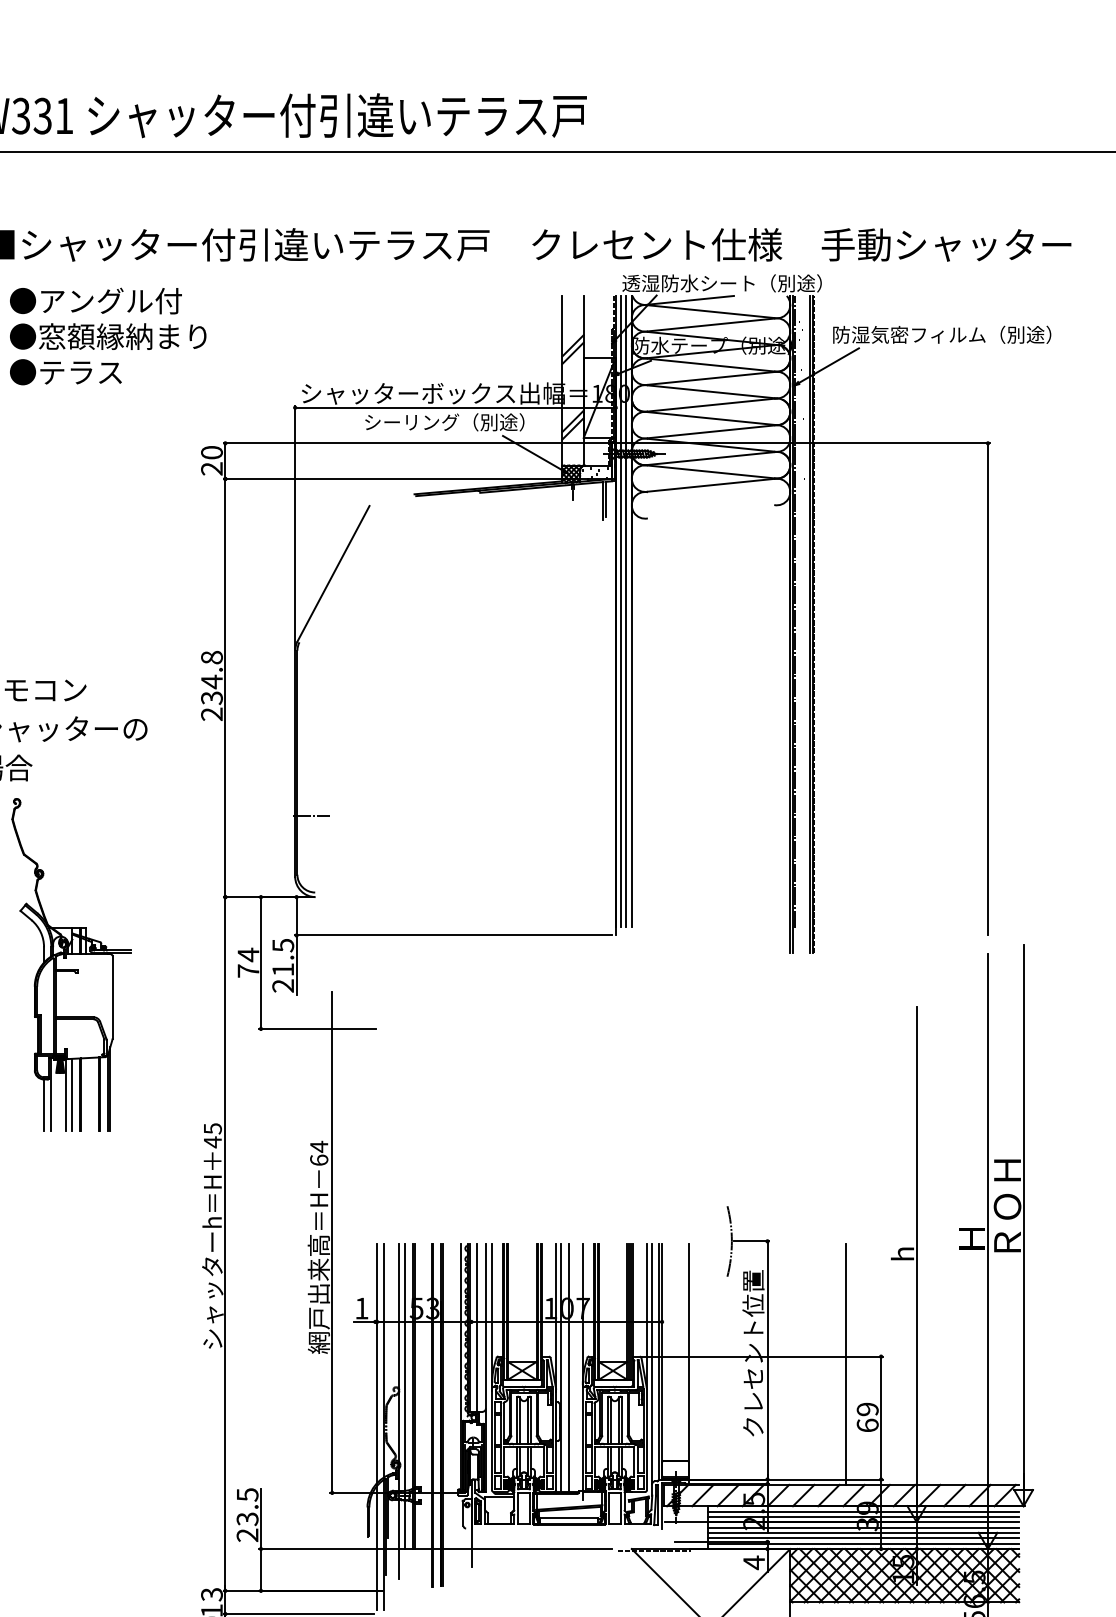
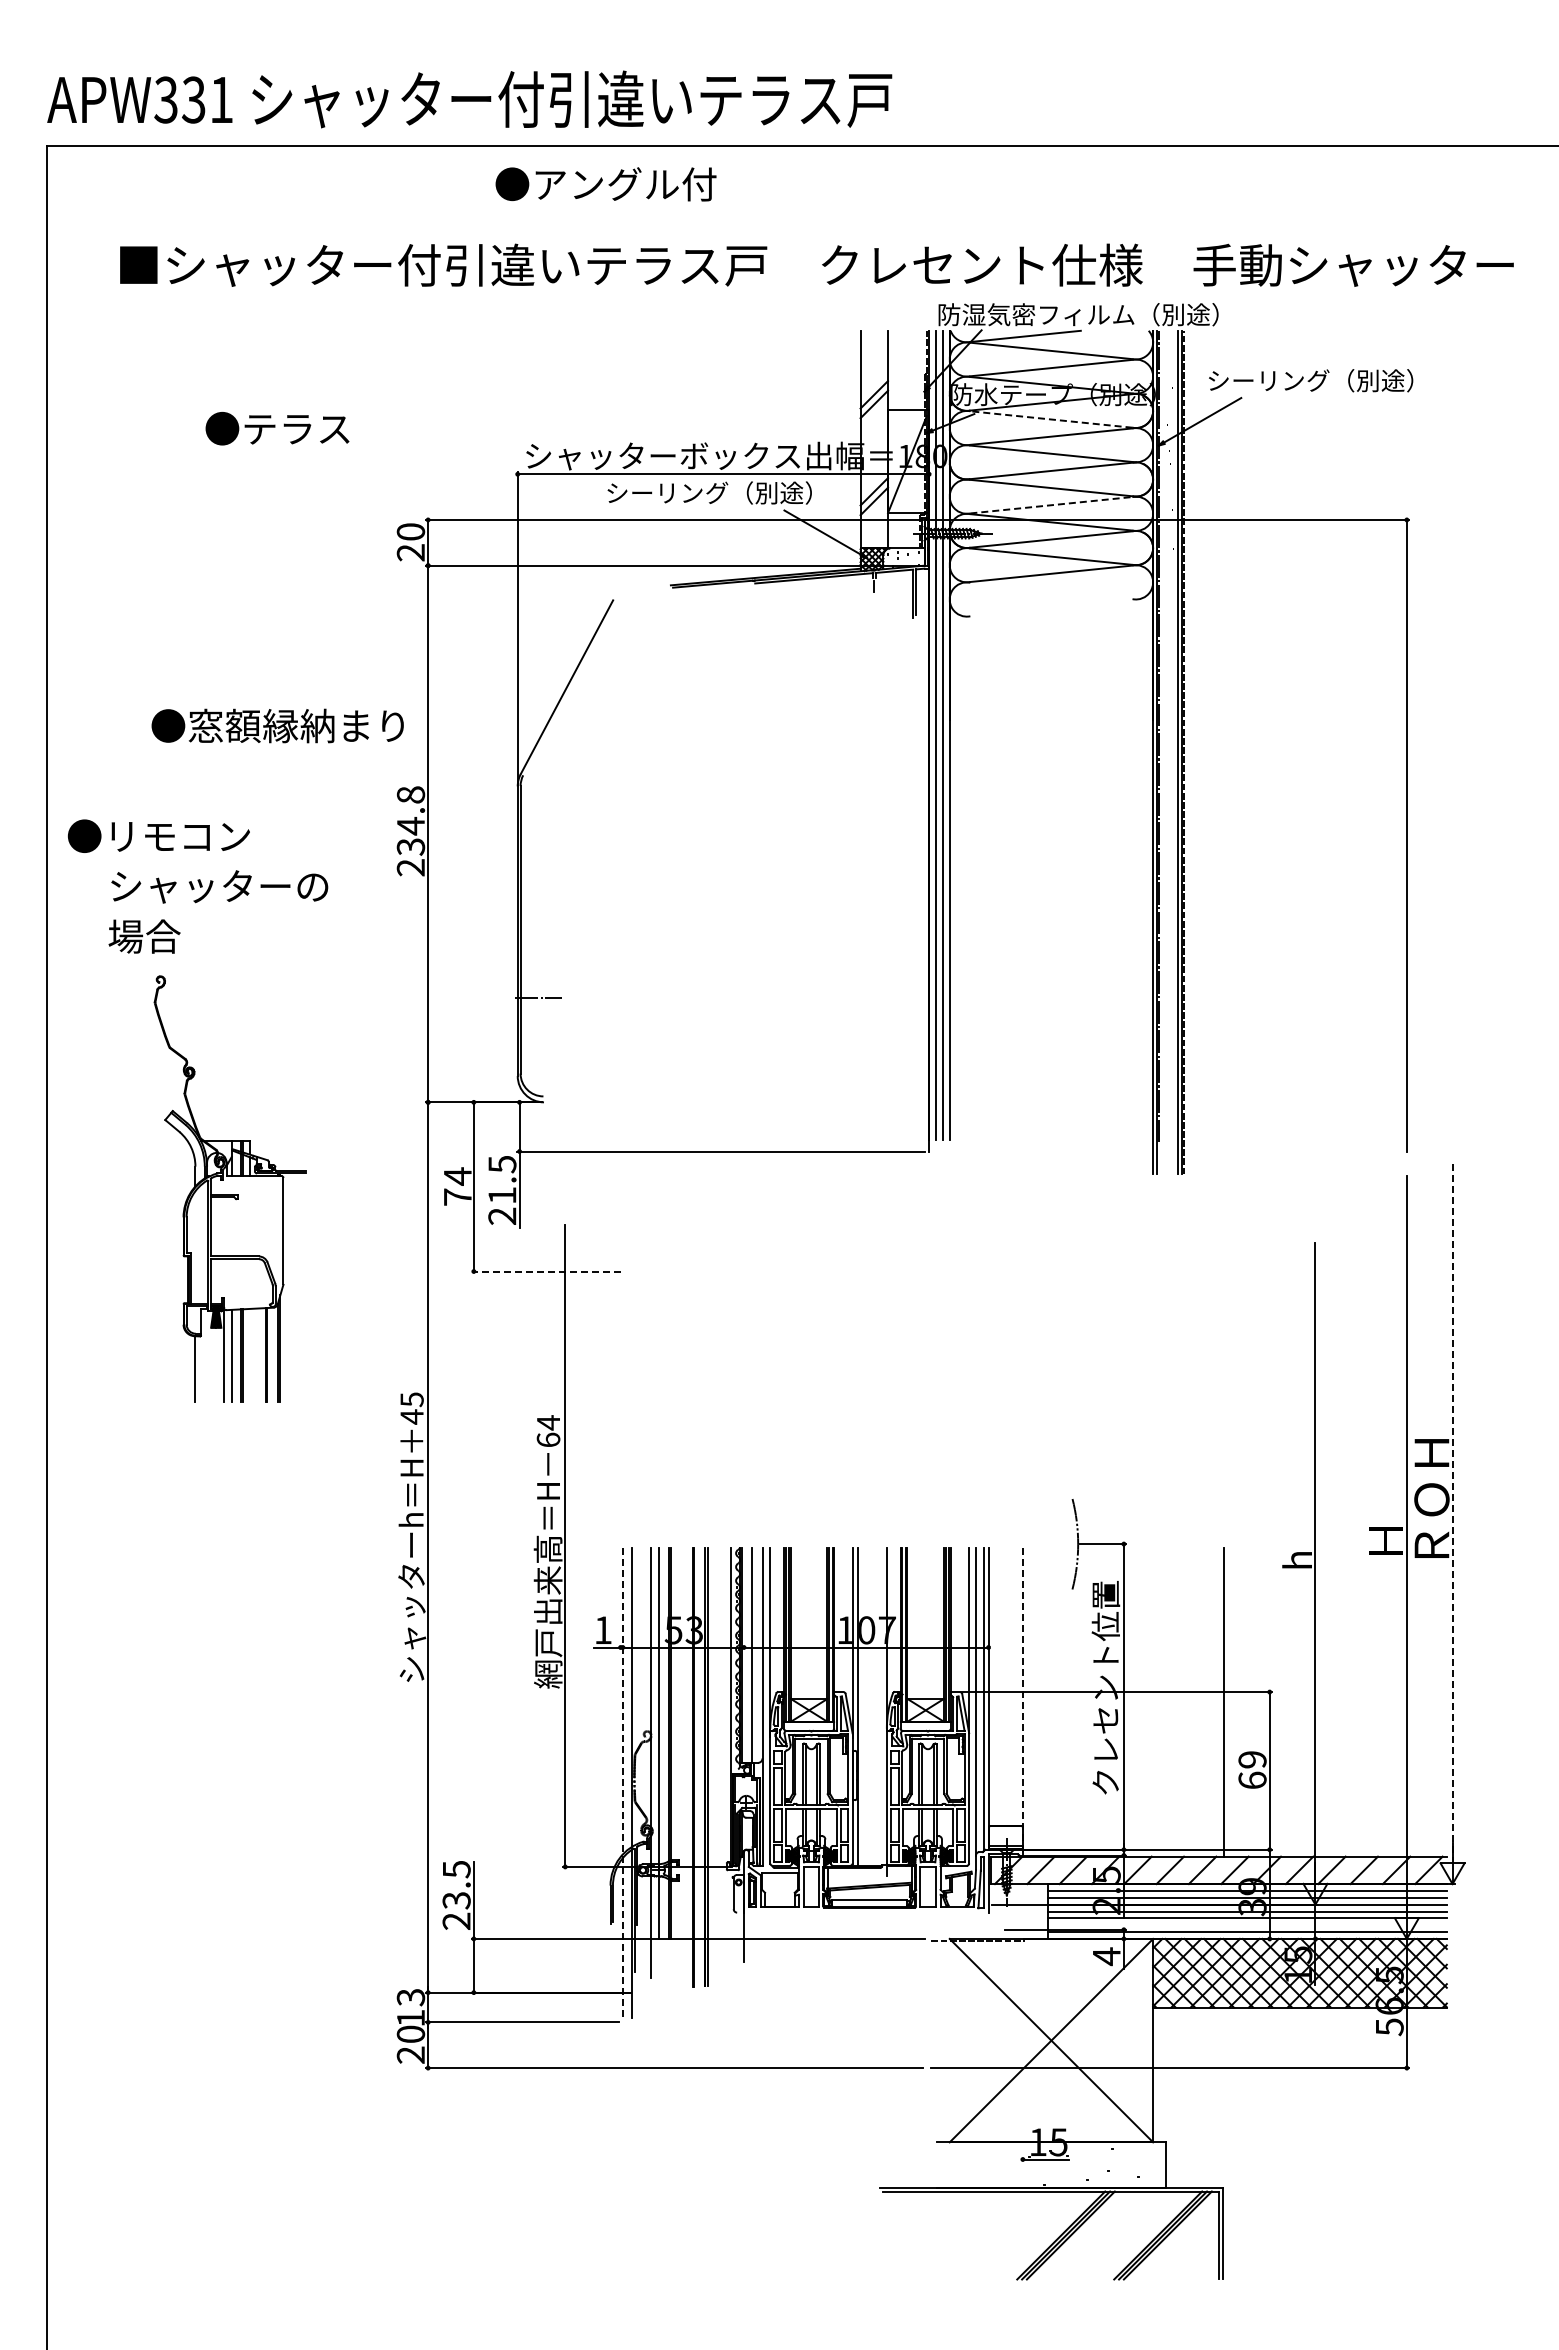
text: (731, 283) -> (1077, 314), 透湿防水シート（別途） -> 防湿気密フィルム（別途）
text: (95, 301) -> (605, 184), moved
text: (942, 334) -> (1348, 380), 防湿気密フィルム（別途） -> シーリング（別途）
text: (107, 336) -> (277, 725), moved
line: (710, 365) -> (1050, 419), solid -> dashed
text: (65, 372) -> (277, 428), moved
line: (711, 432) -> (1051, 505), solid -> dashed
line: (317, 1028) -> (546, 1271), solid -> dashed
line: (51, 1094) -> (204, 1355), removed
line: (1023, 1216) -> (1452, 1512), solid -> dashed
line: (688, 1362) -> (1022, 1699), solid -> dashed
line: (568, 1367) -> (868, 1706), removed
line: (376, 1427) -> (622, 1783), solid -> dashed
line: (863, 1538) -> (1247, 1925), removed

